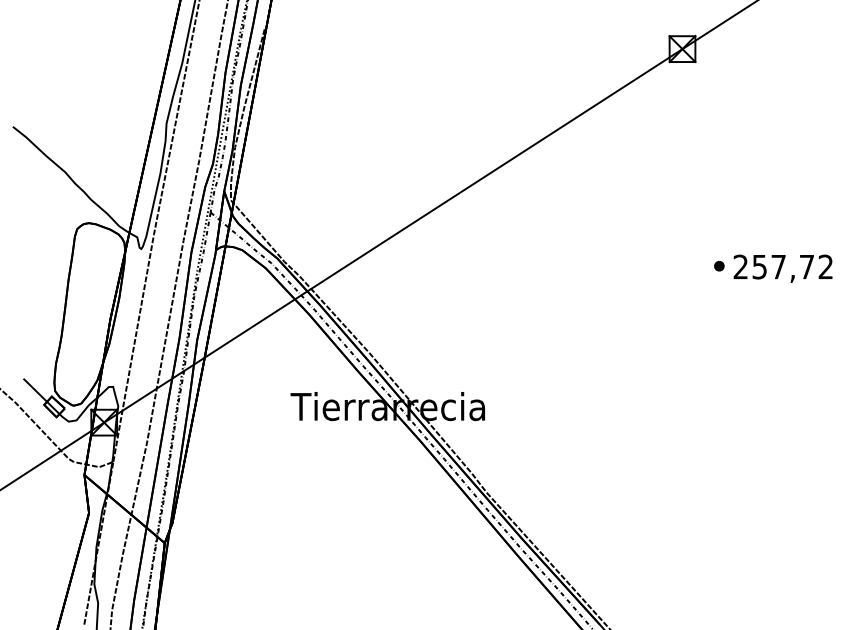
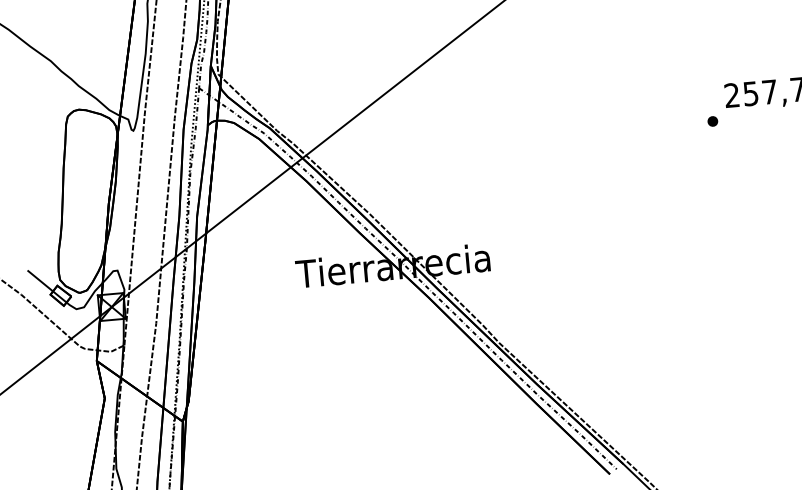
part: (719, 266) -> (713, 121), moved

